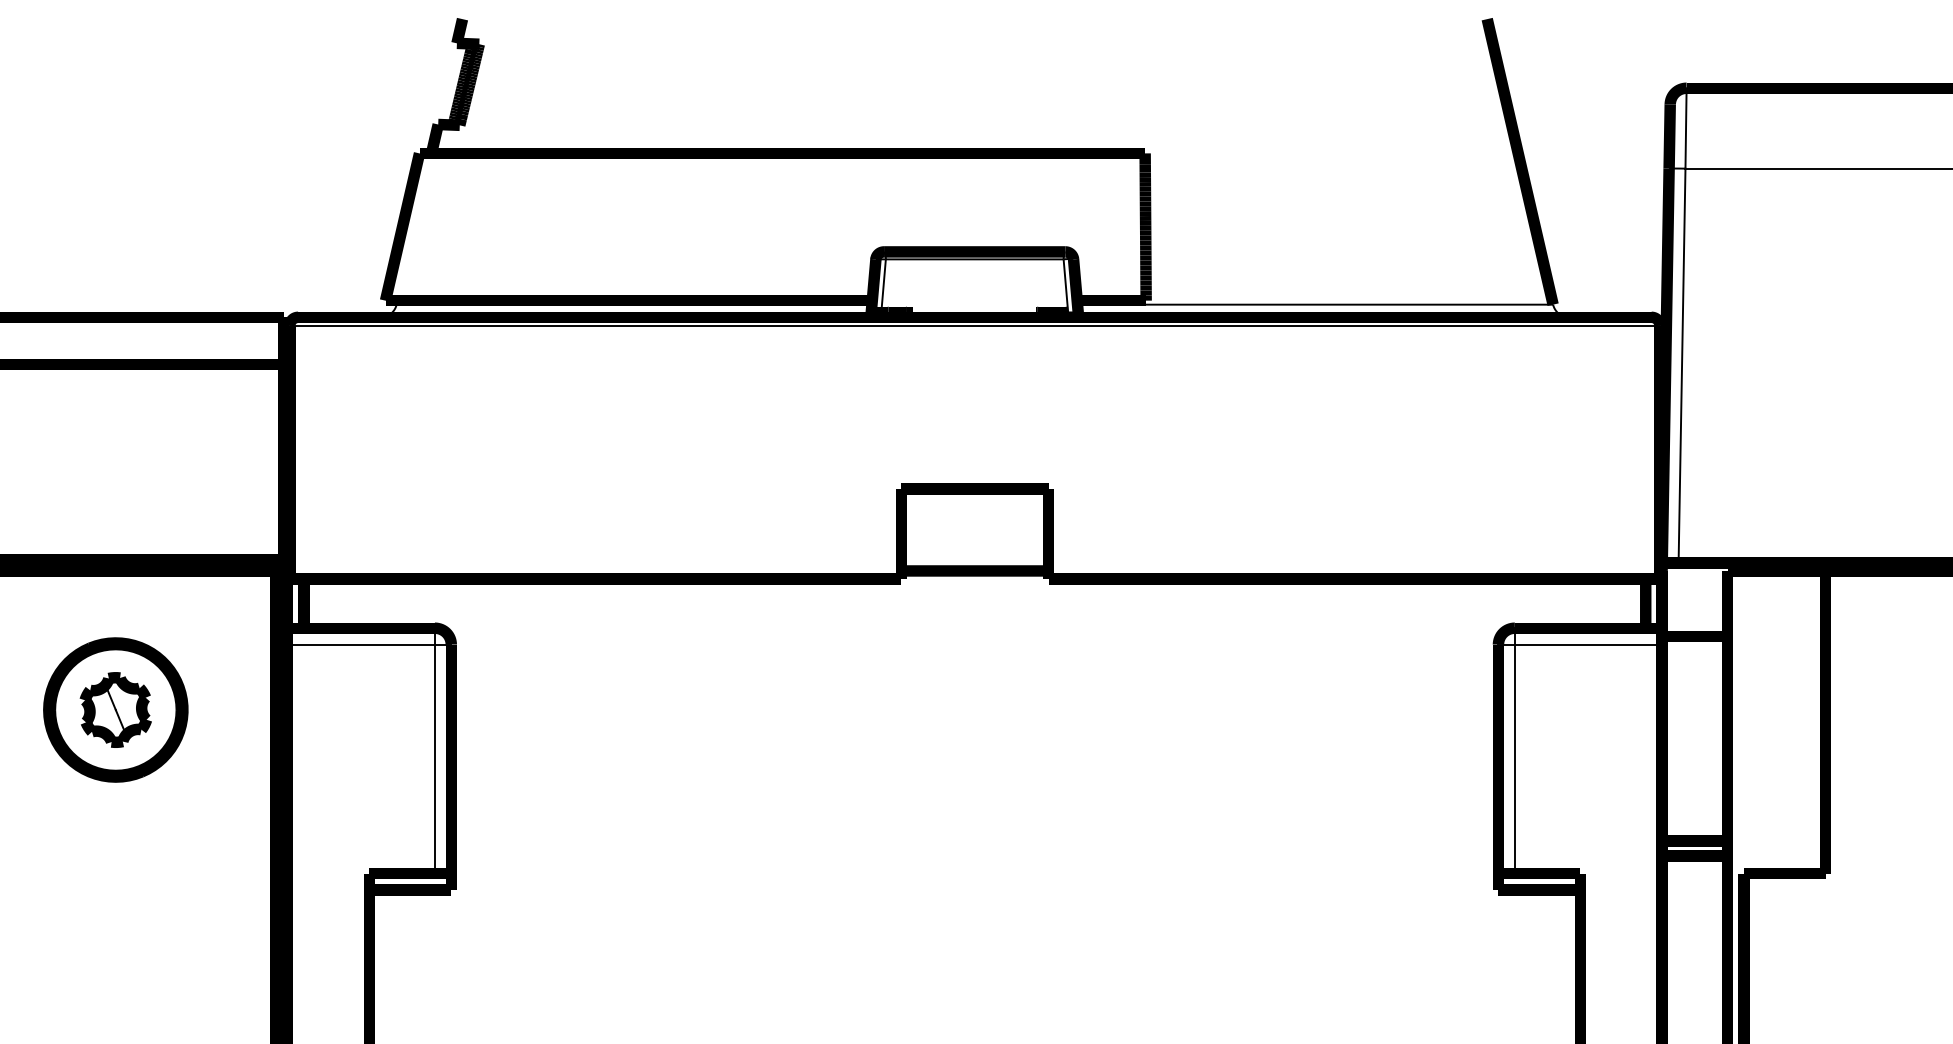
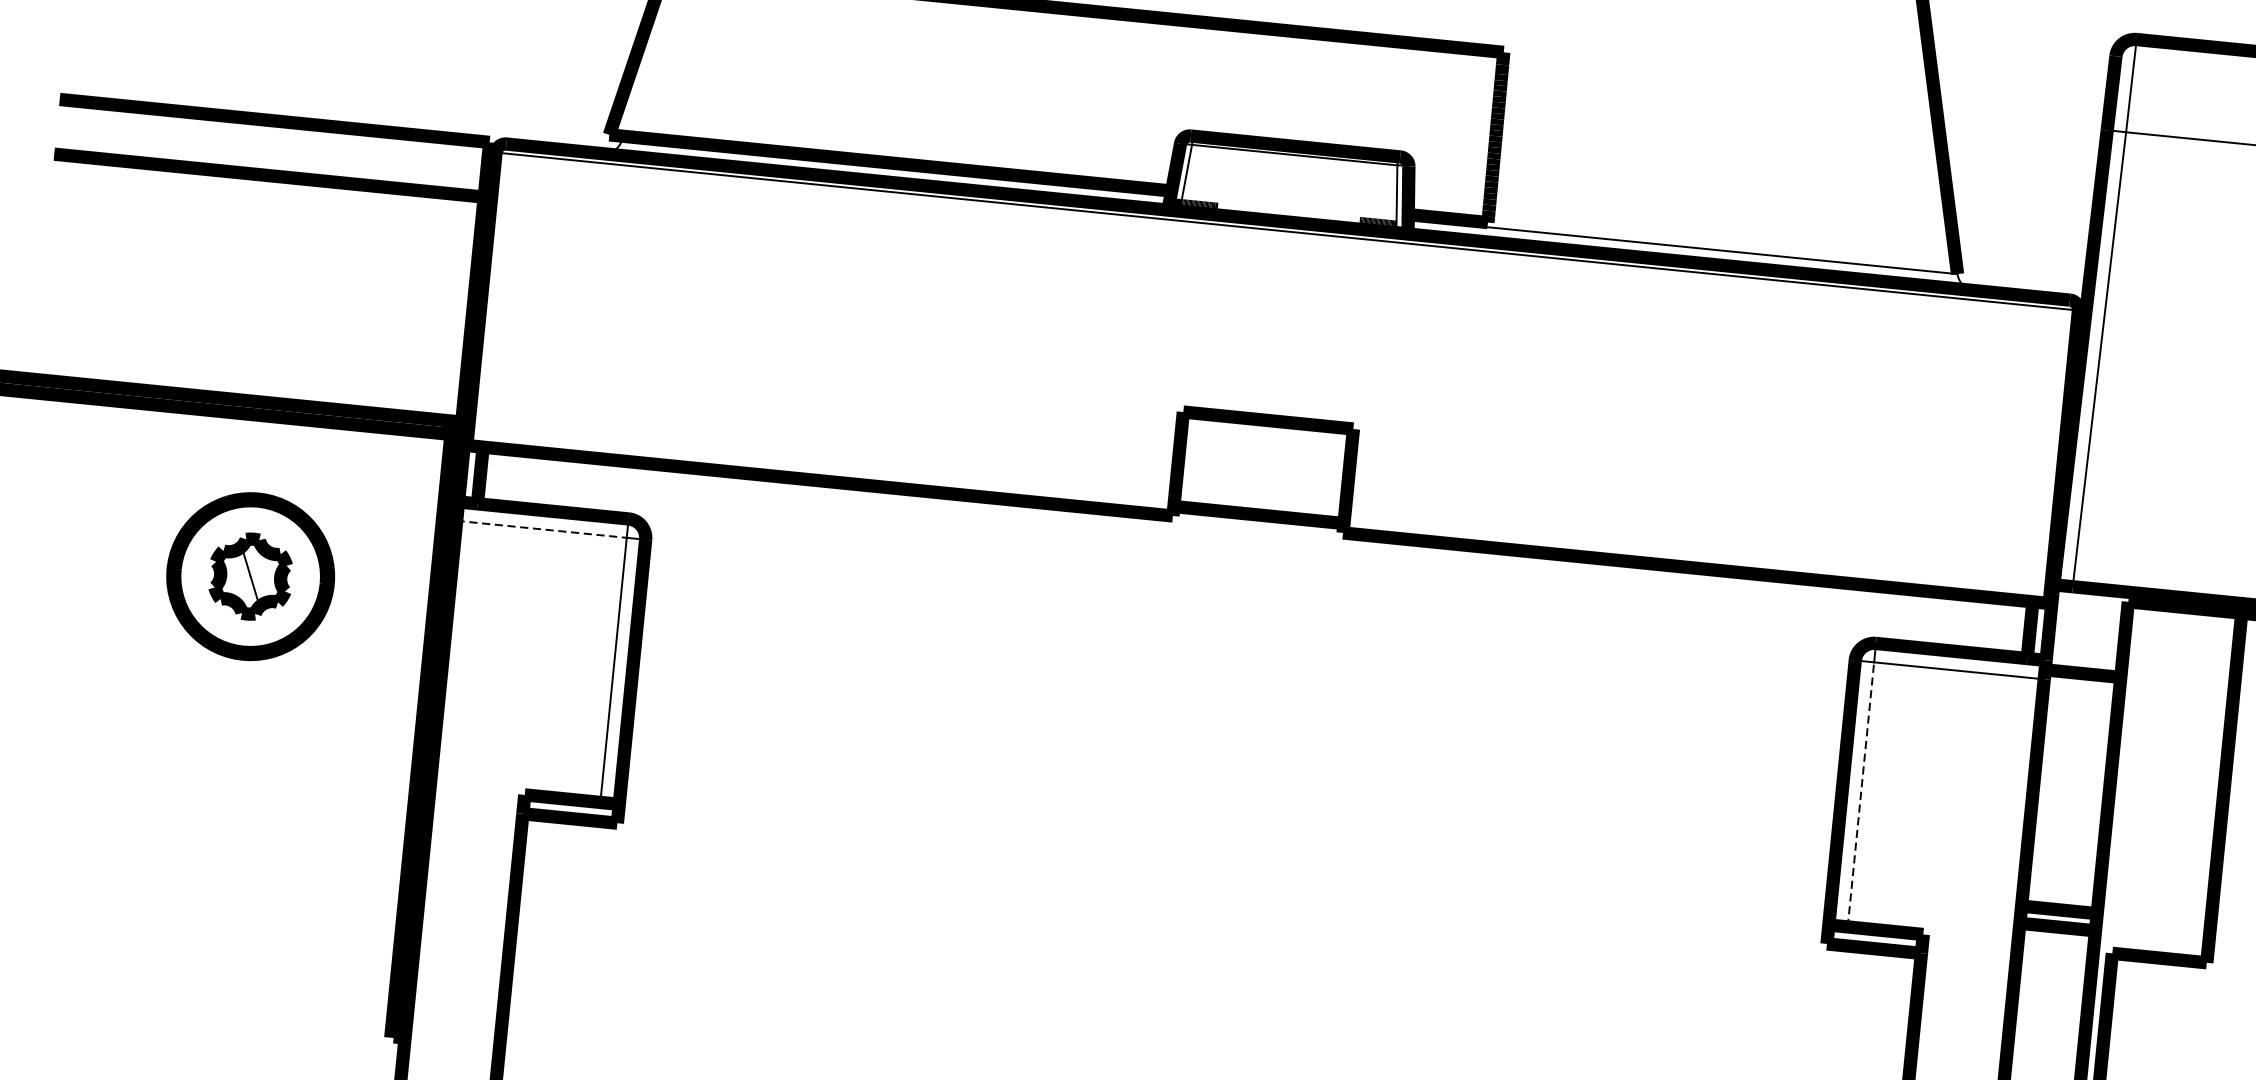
line: (361, 644) -> (541, 529), solid -> dashed
line: (1514, 759) -> (1860, 795), solid -> dashed

